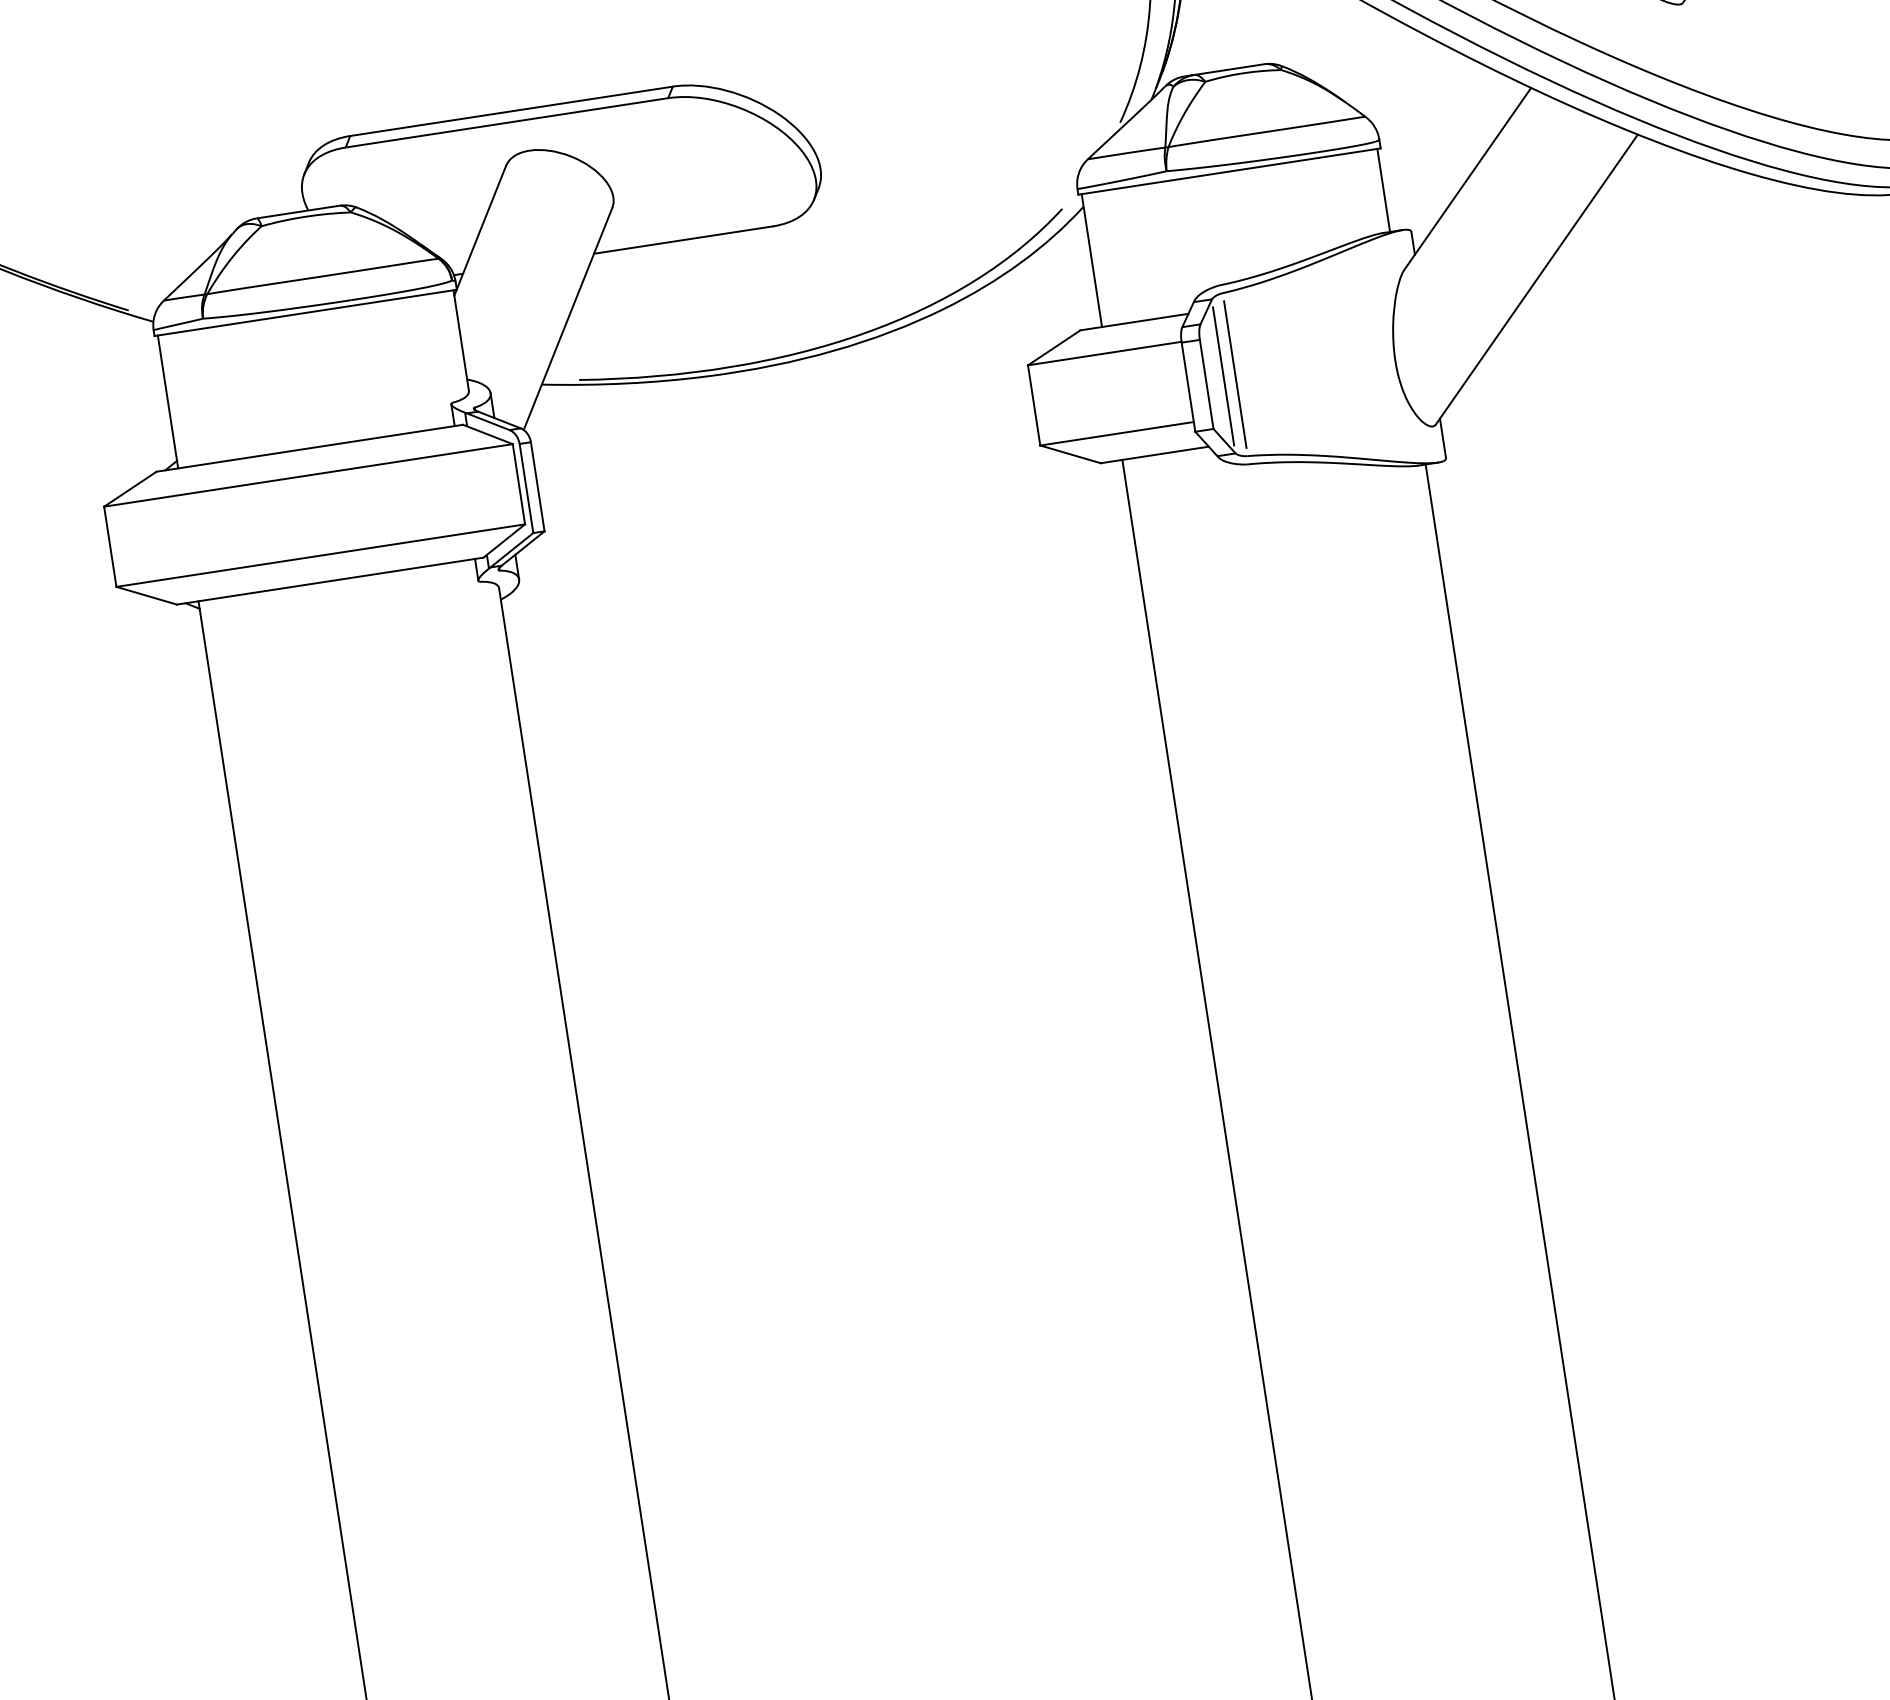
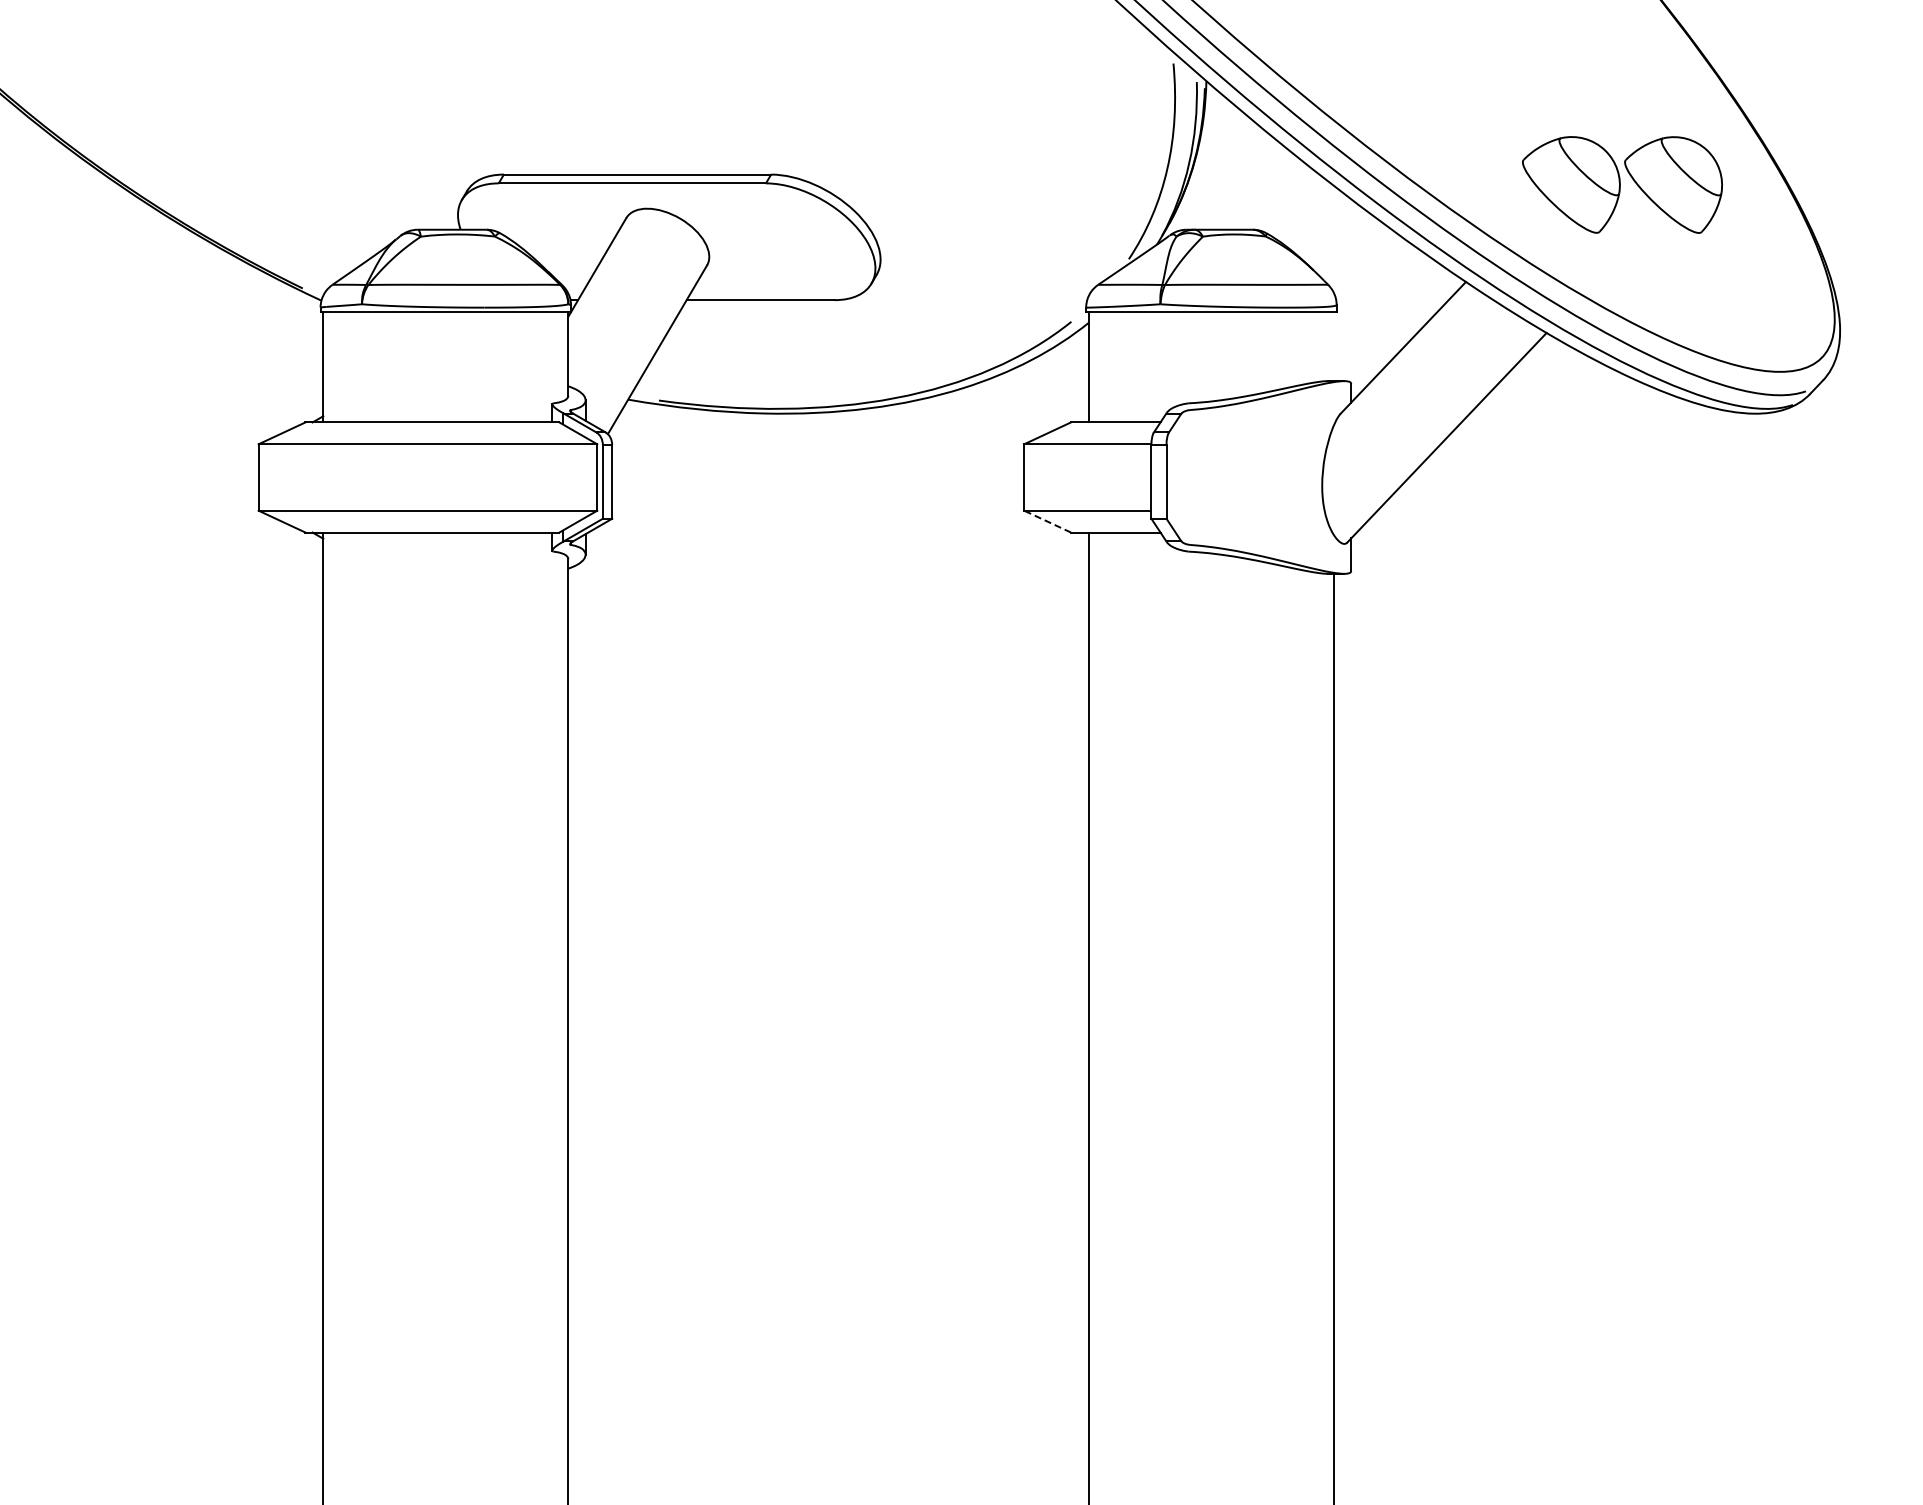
line: (1383, 190) -> (1333, 346), removed
line: (1234, 374) -> (1190, 477), removed
line: (1223, 376) -> (1181, 477), removed
line: (1070, 454) -> (1047, 521), solid -> dashed

